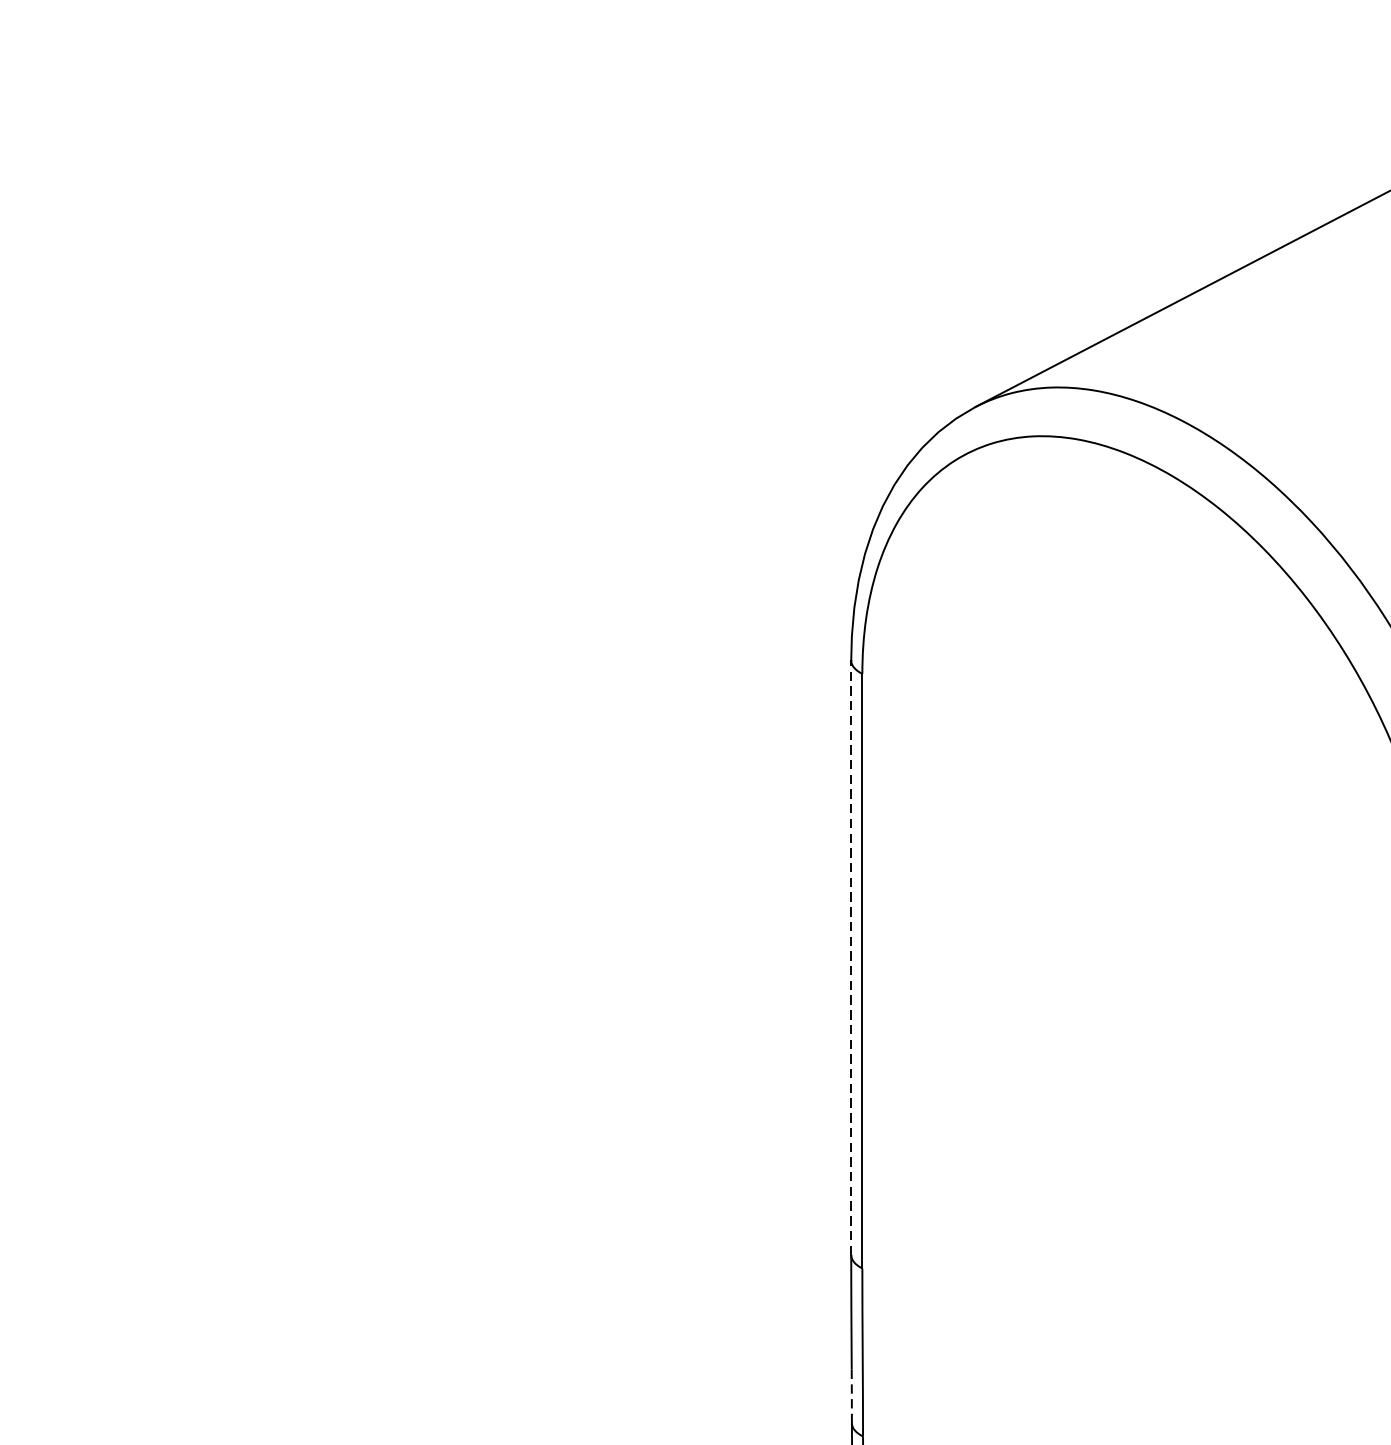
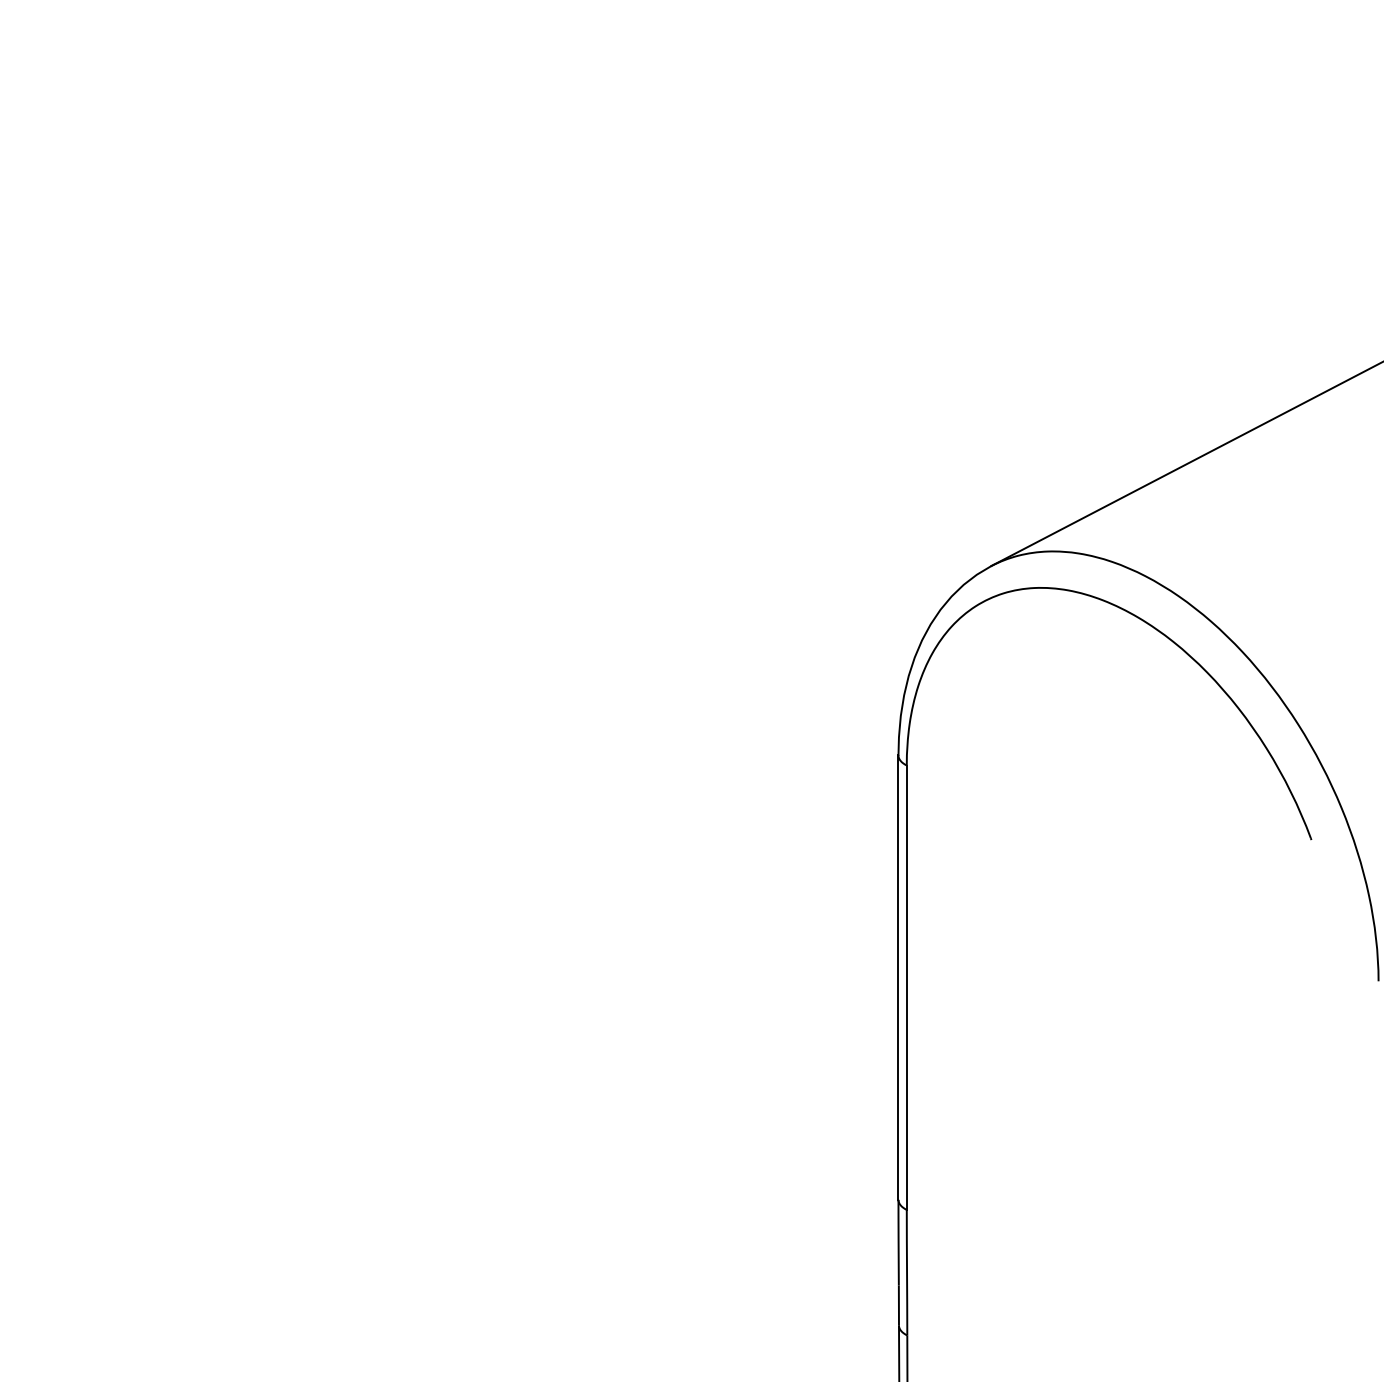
line: (851, 957) -> (898, 977), dashed -> solid
line: (851, 1396) -> (898, 1305), dashed -> solid

